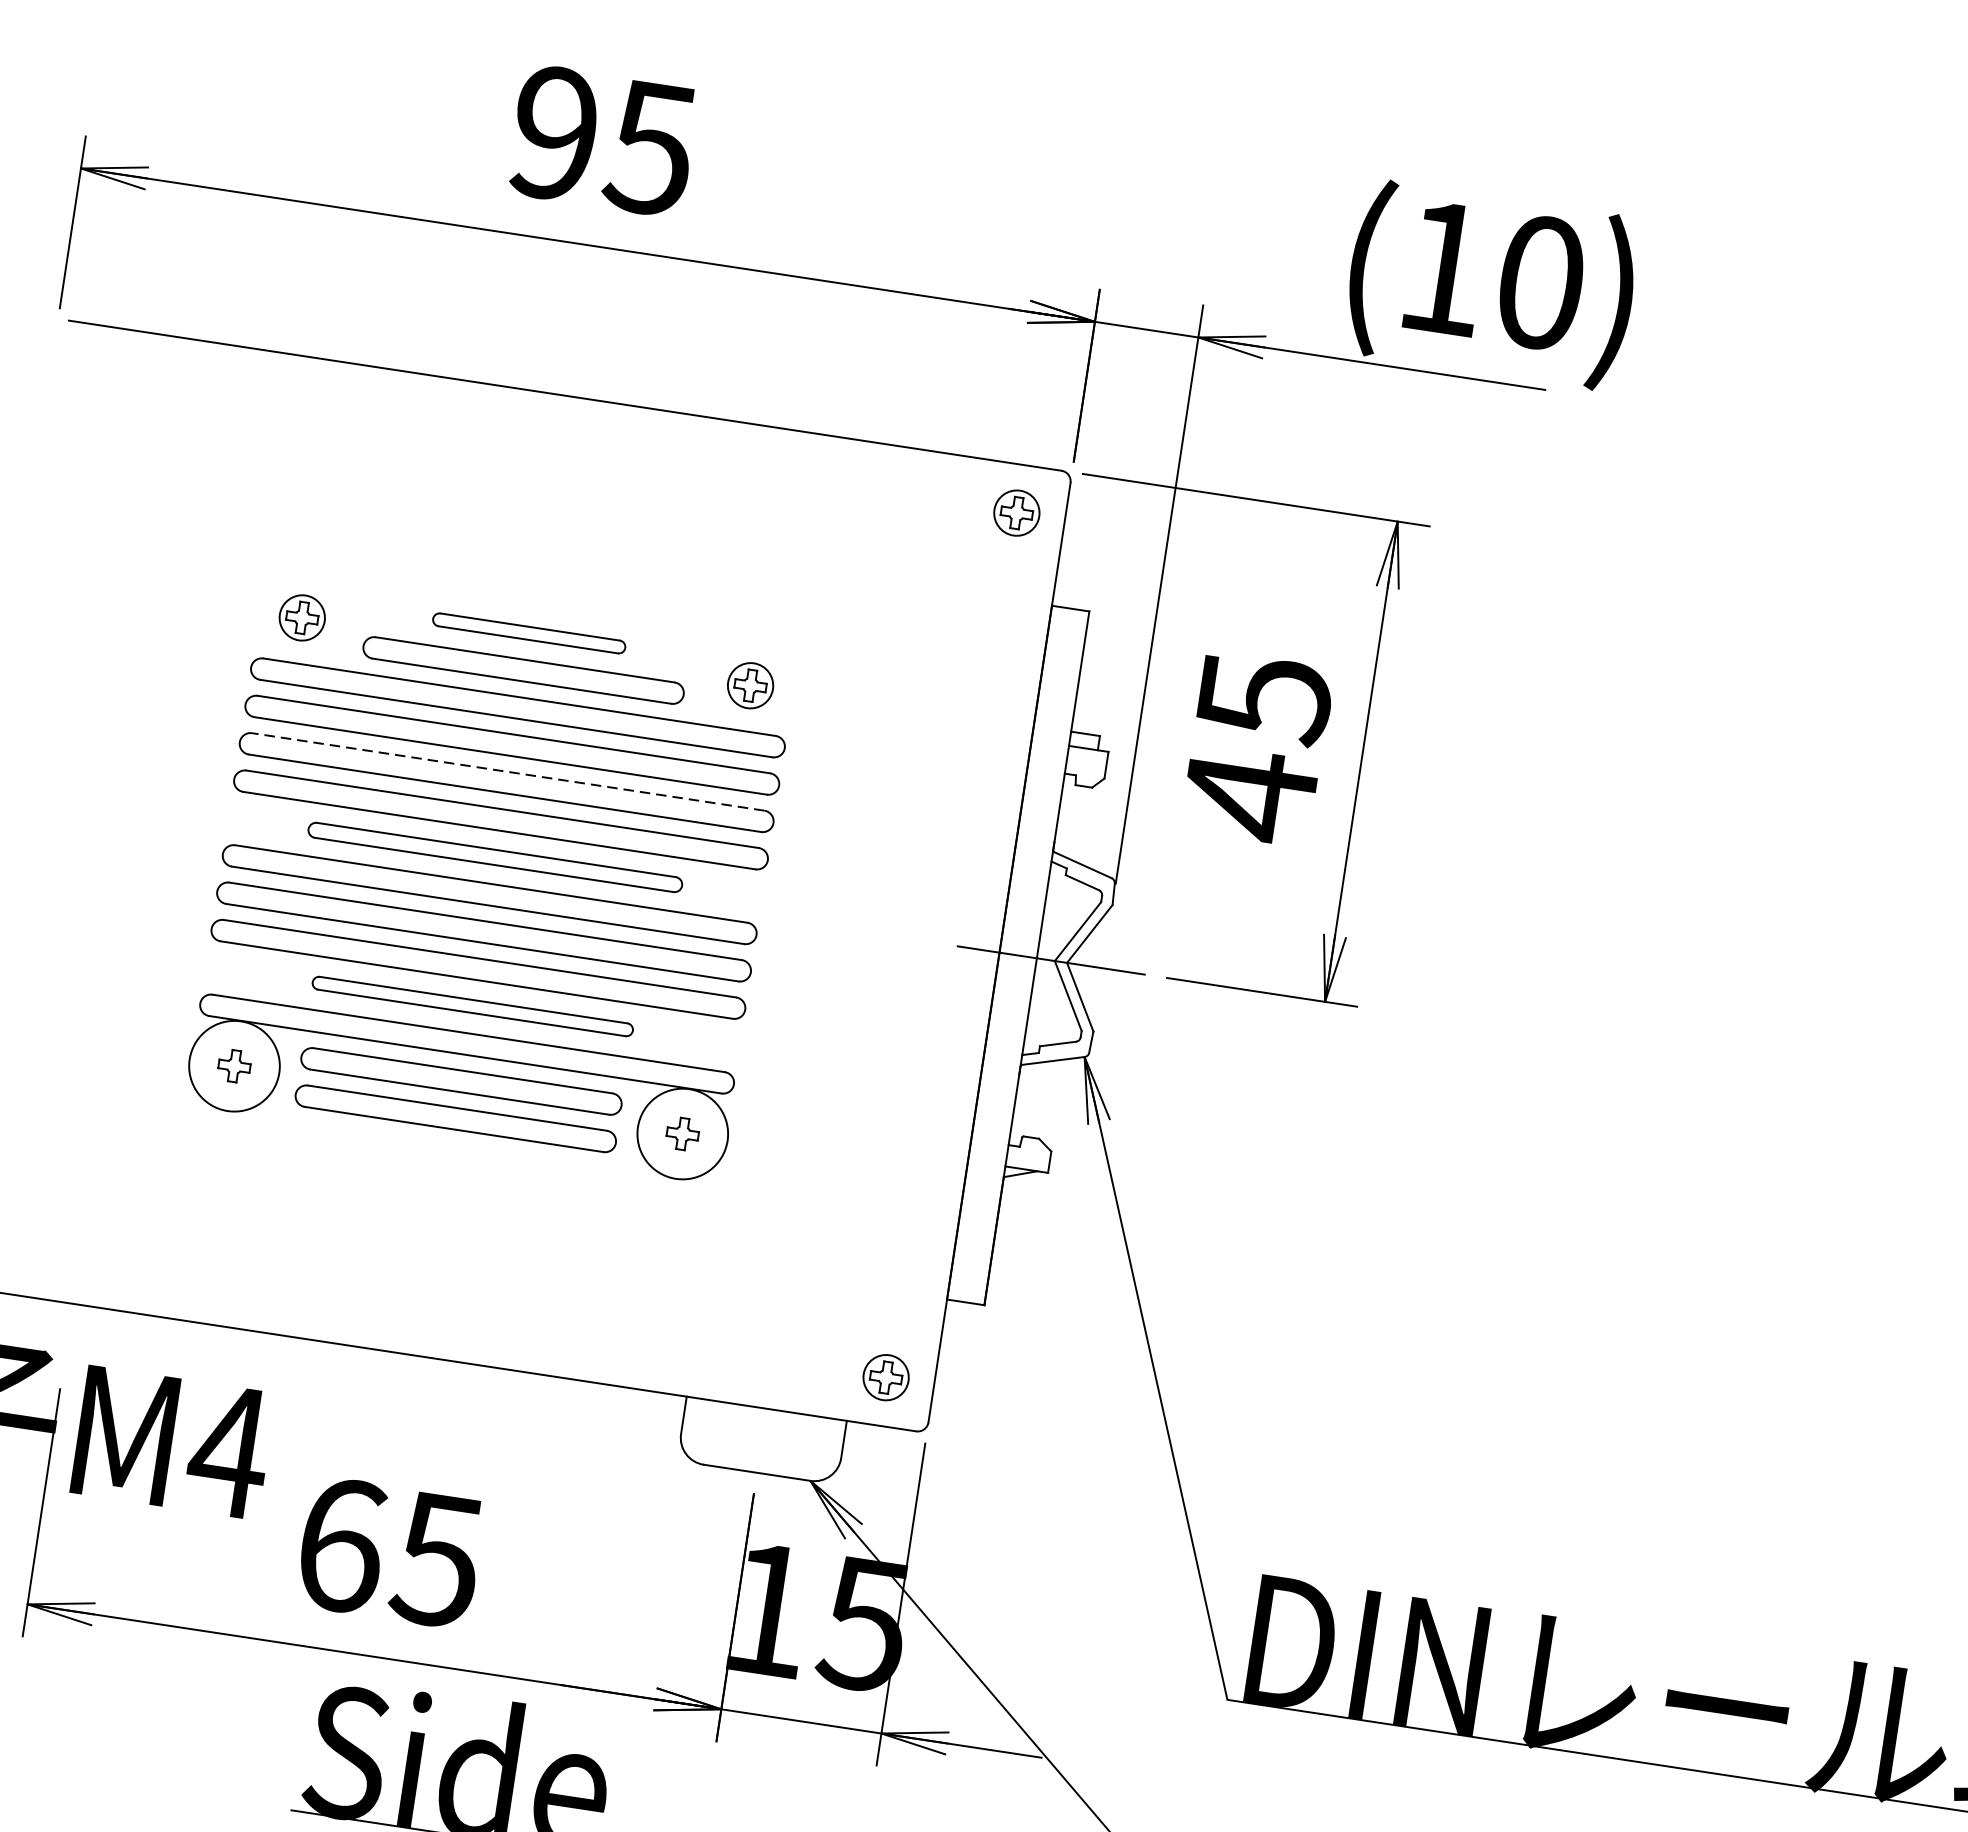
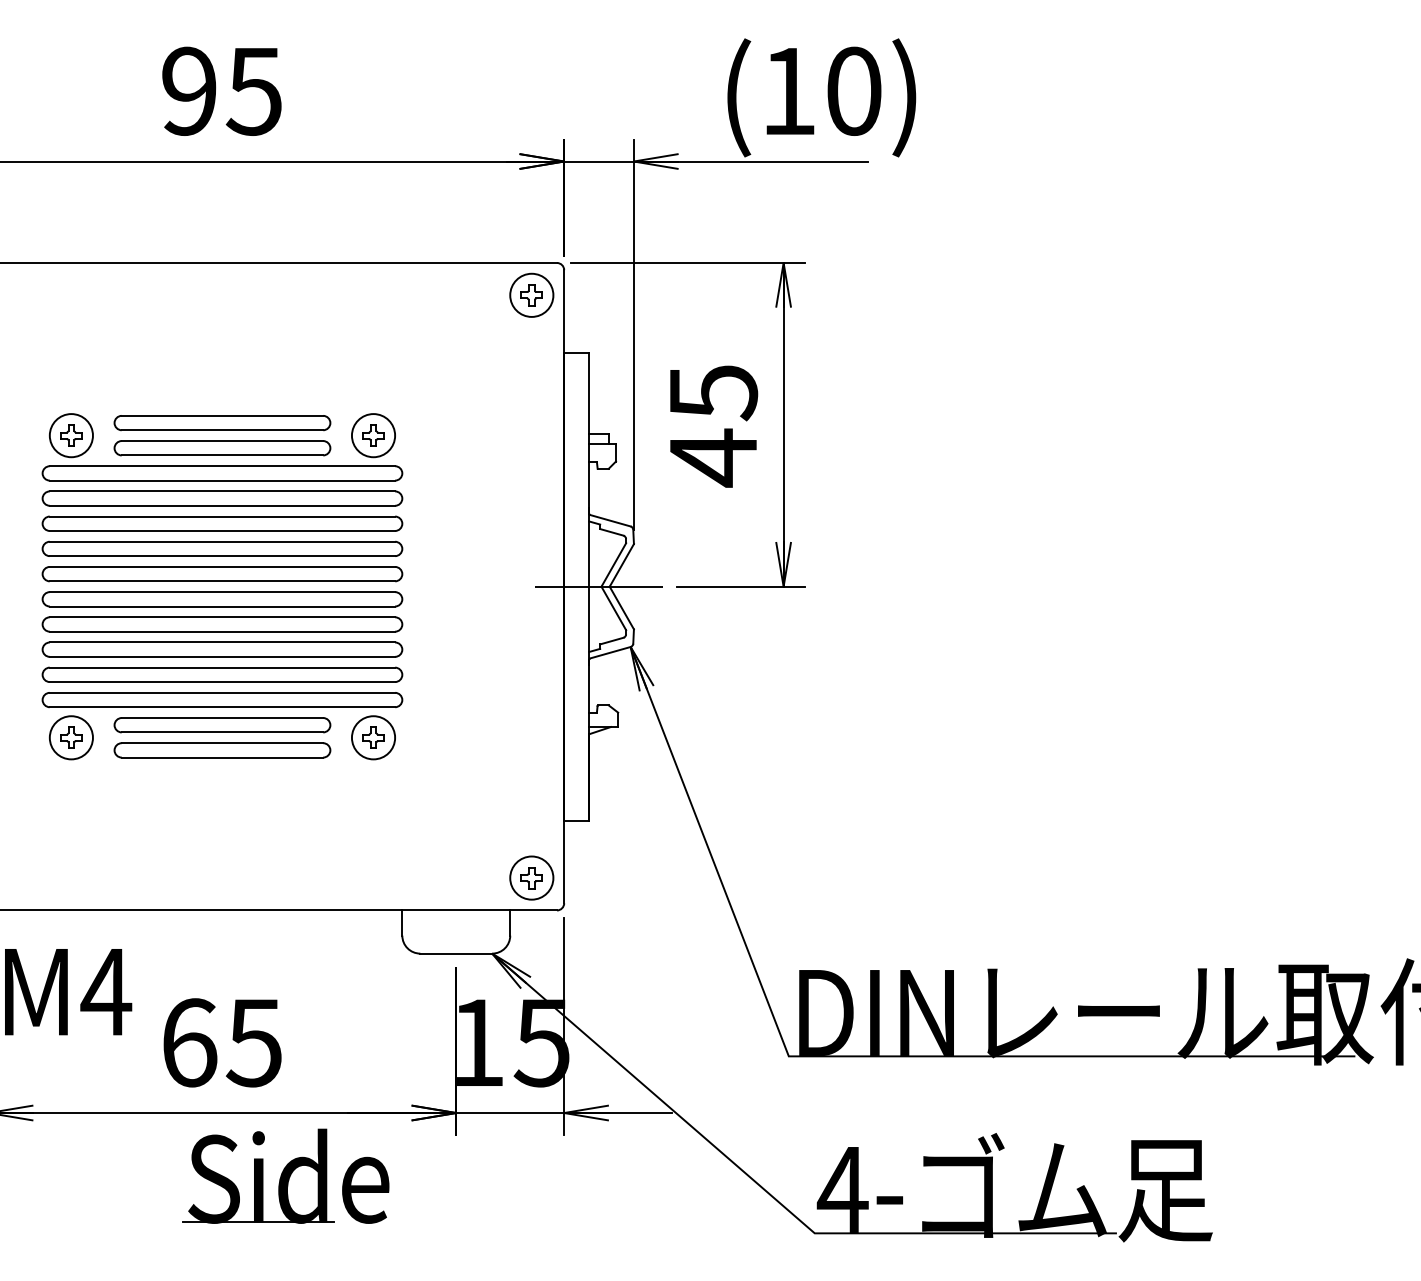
circle: (1016, 511) -> (531, 294), size x1.43
circle: (300, 617) -> (70, 435), size x1.43
part: (529, 633) -> (222, 423), size x1.67
circle: (750, 685) -> (373, 435), size x1.43
line: (508, 771) -> (222, 516), dashed -> solid
part: (495, 857) -> (222, 574), size x1.43
part: (472, 1006) -> (222, 674), size x1.67
circle: (233, 1065) -> (70, 737), size x0.71
circle: (682, 1133) -> (373, 737), size x0.71
circle: (885, 1376) -> (531, 877), size x1.43

